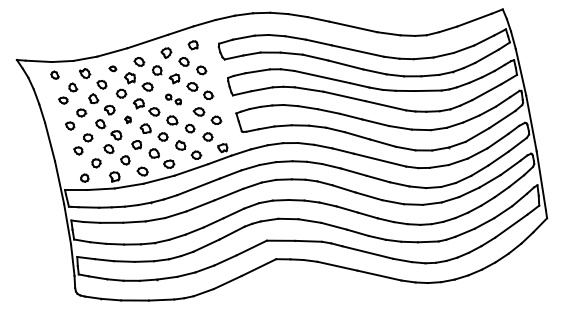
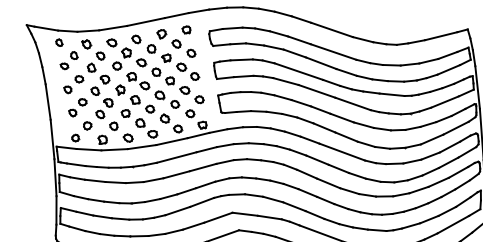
part: (112, 68) -> (111, 42), size x1.67
part: (173, 99) -> (163, 76), size x1.67
part: (127, 119) -> (119, 89), size x1.67

